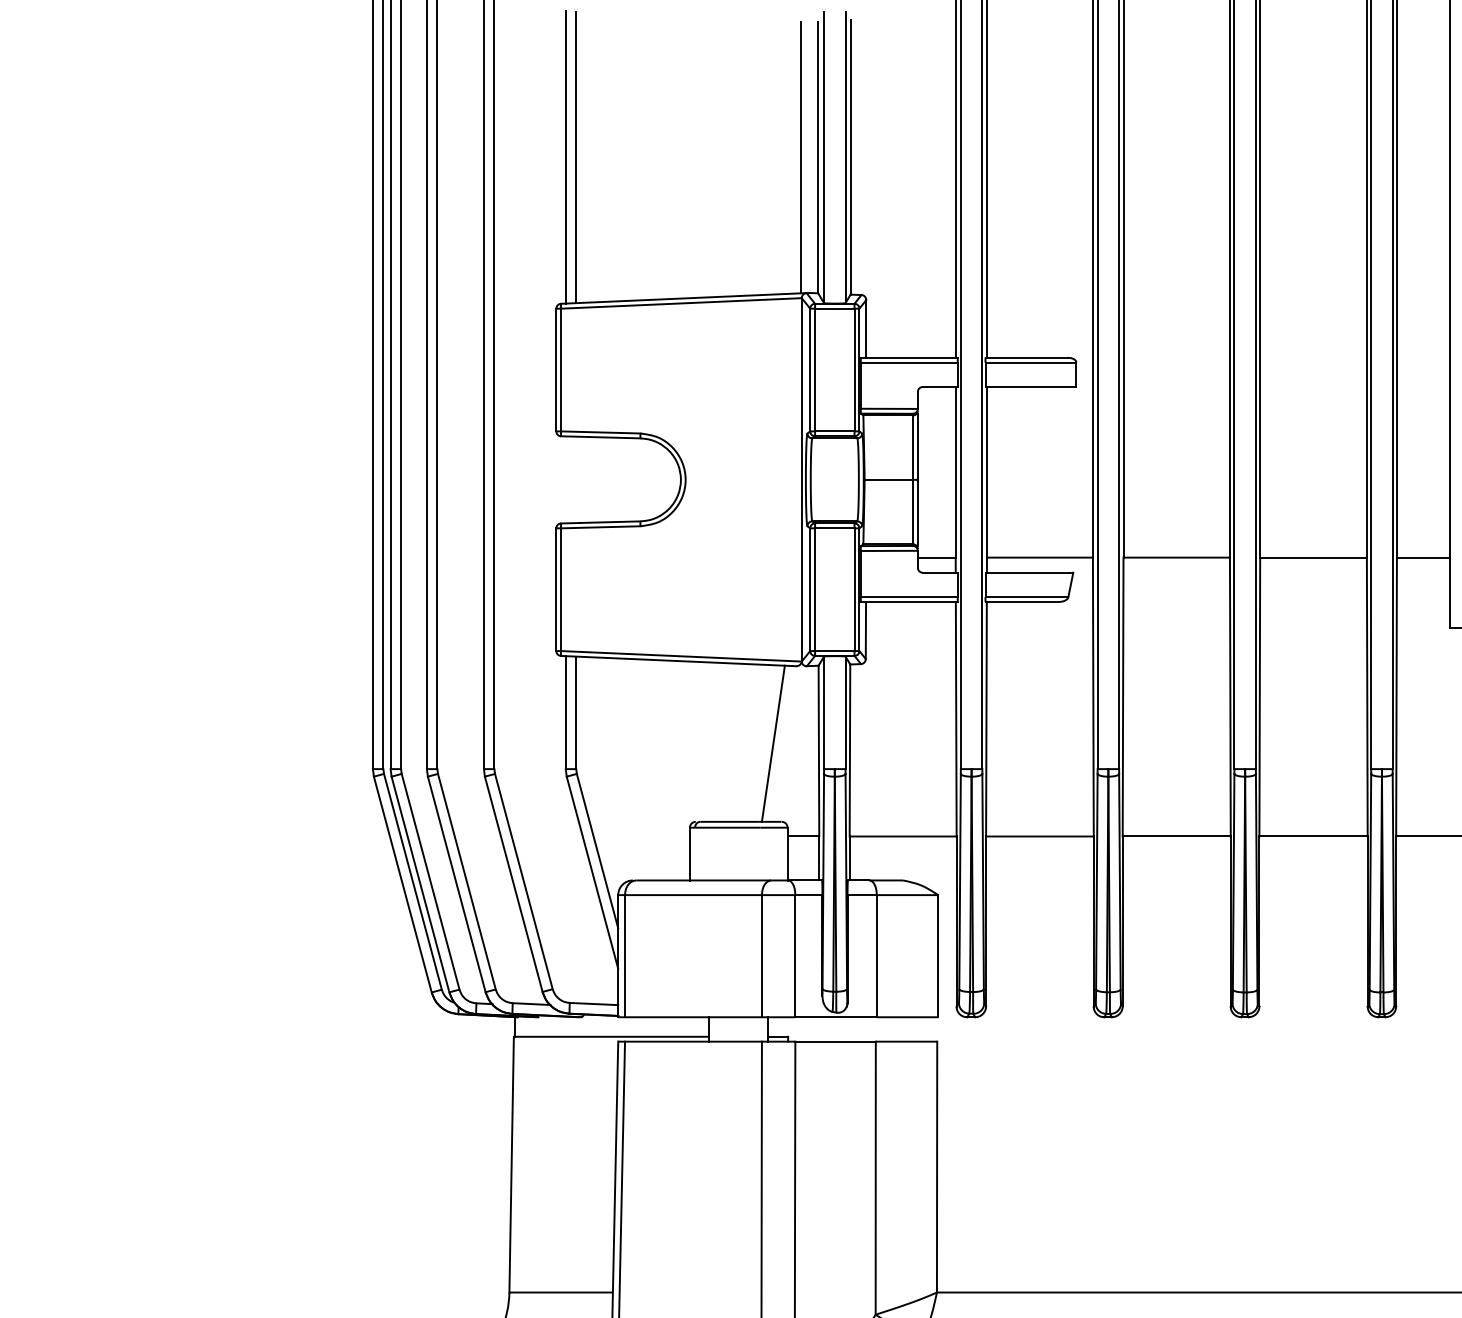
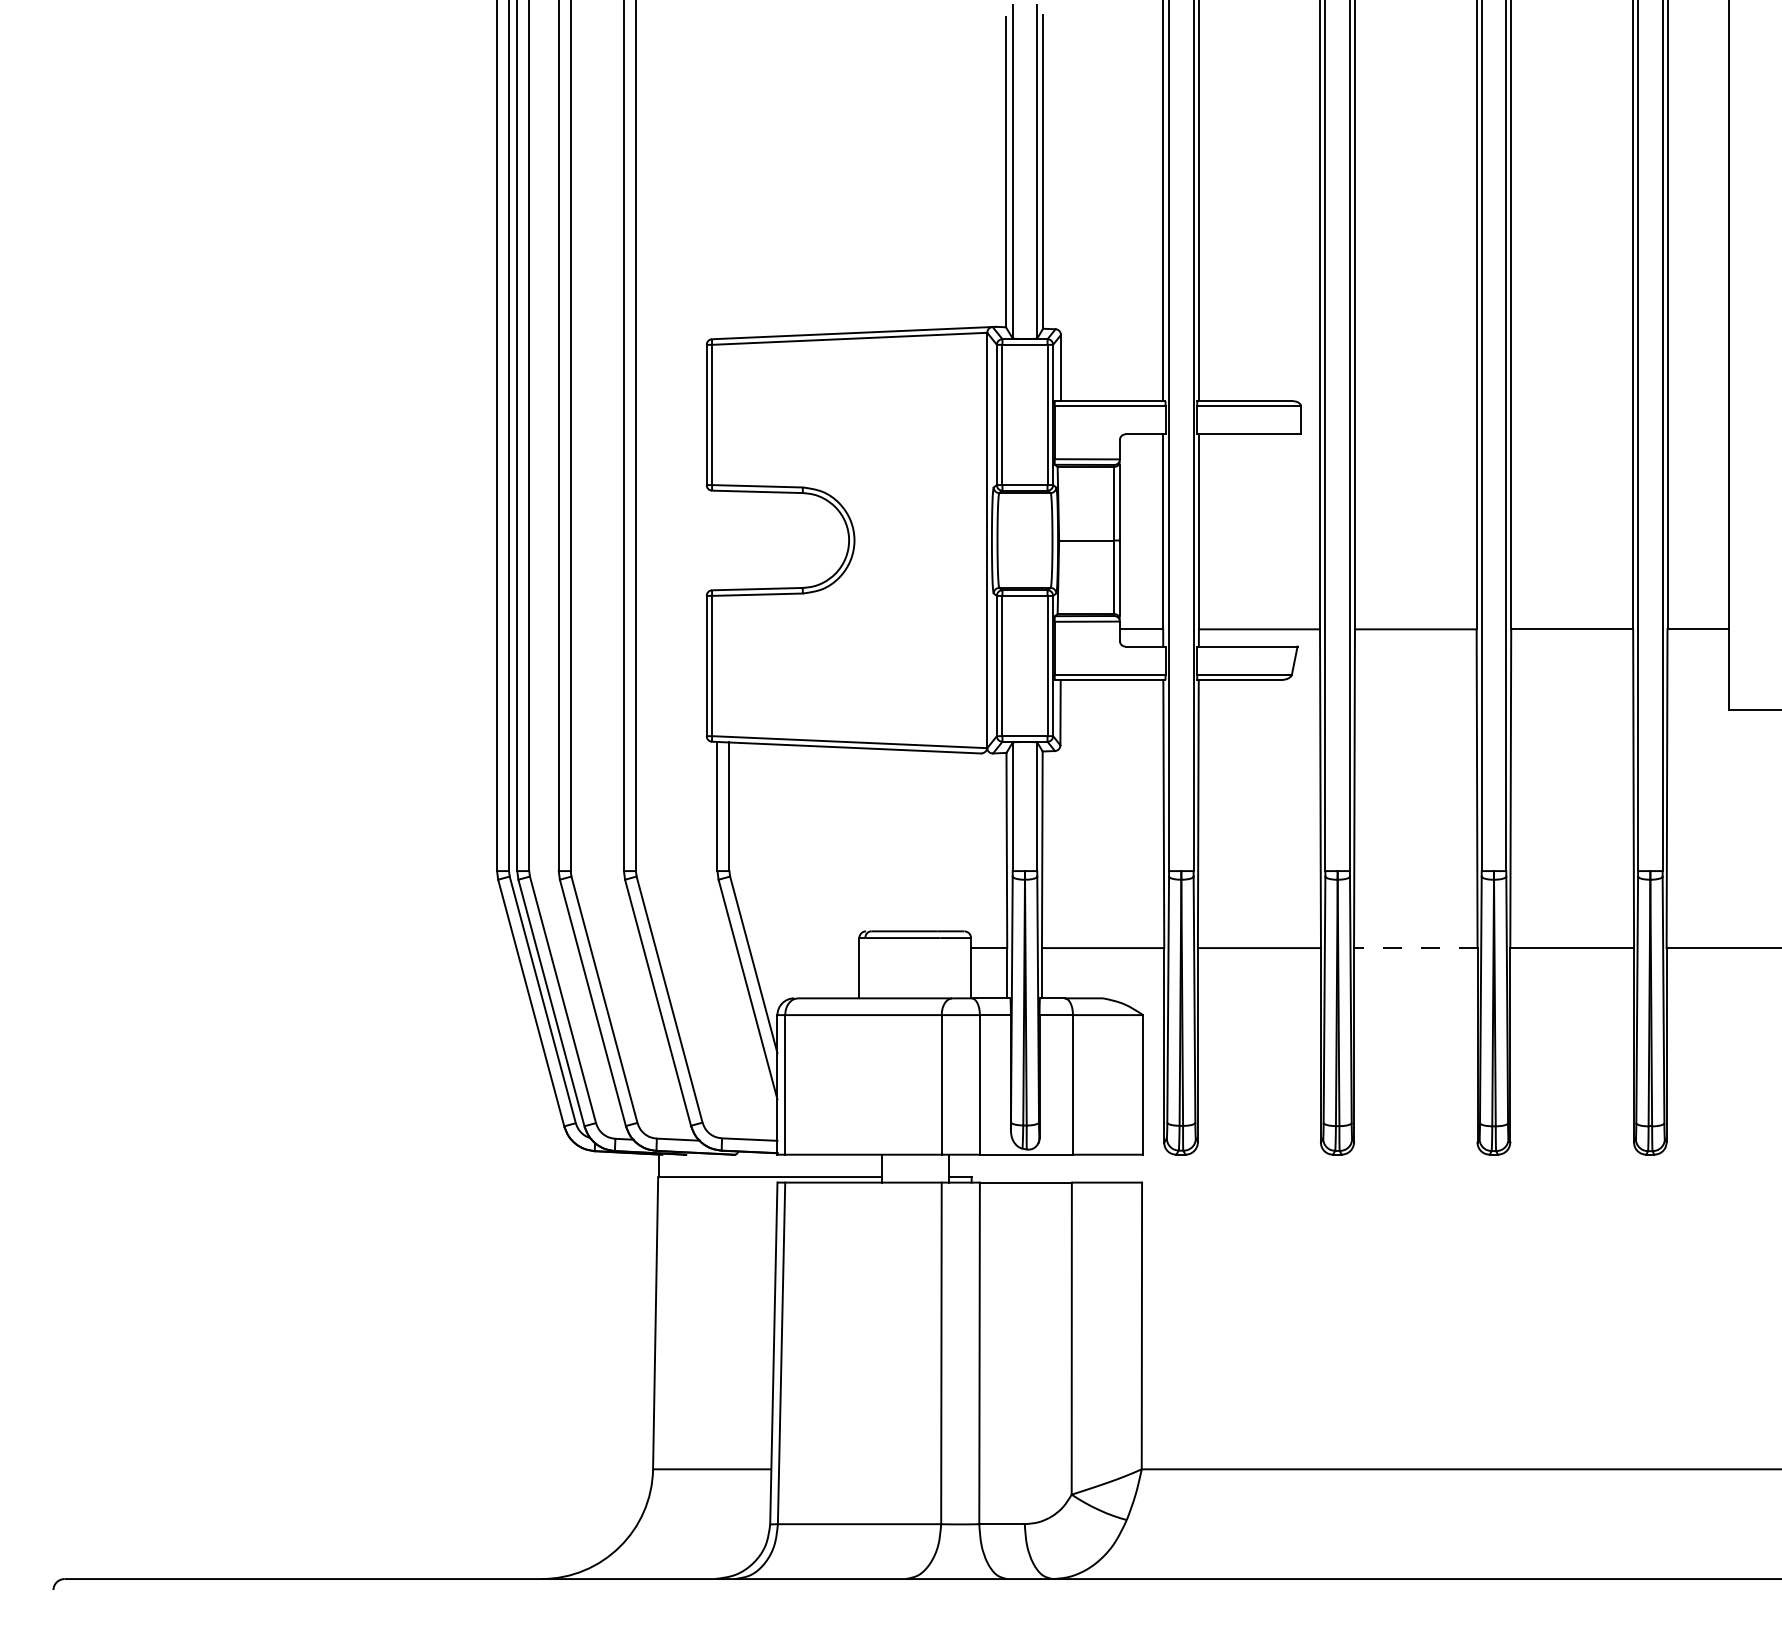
line: (565, 157) -> (717, 171), removed
line: (576, 157) -> (729, 171), removed
line: (801, 157) -> (986, 171), removed
line: (773, 743) -> (954, 841), removed
line: (1176, 836) -> (1415, 948), solid -> dashed

